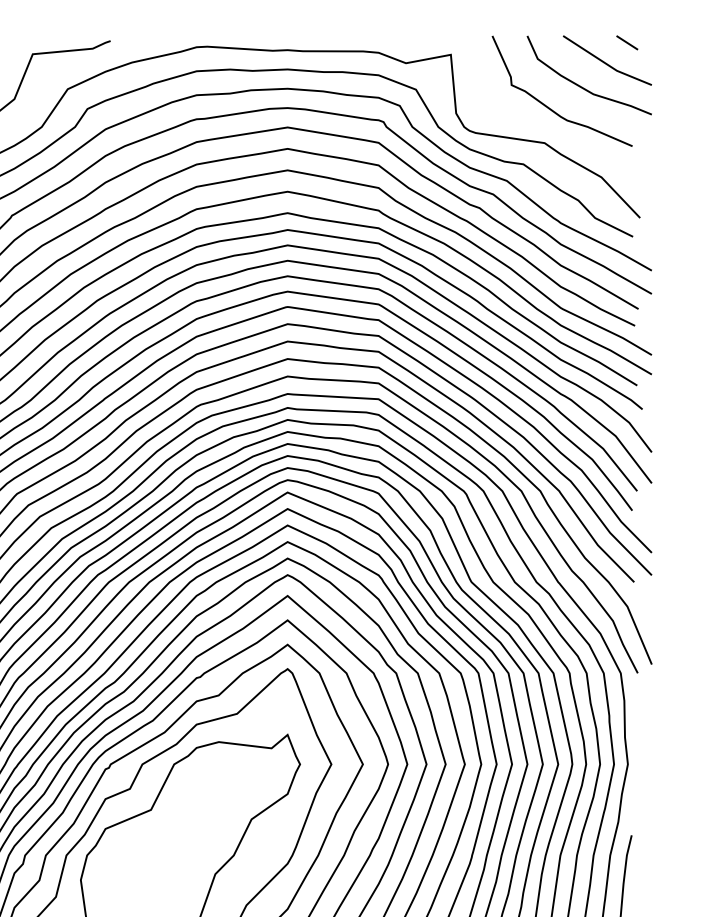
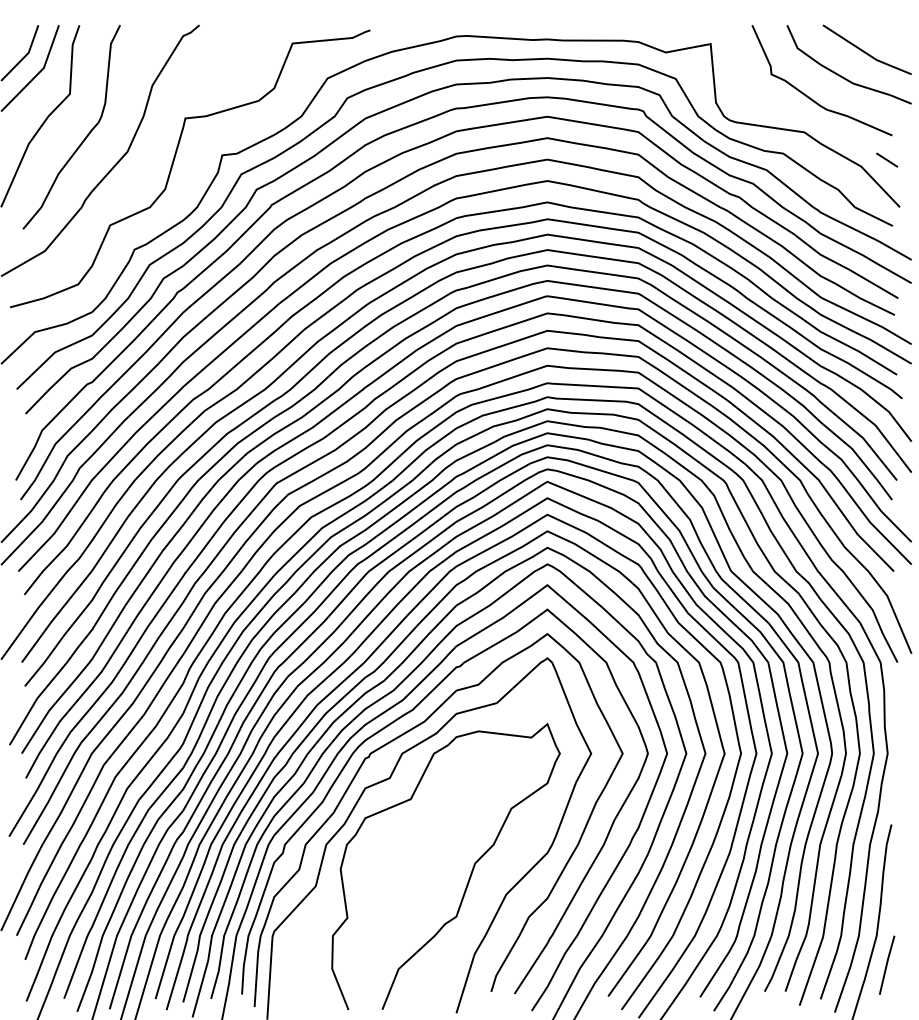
line: (627, 42) -> (887, 159), moved

